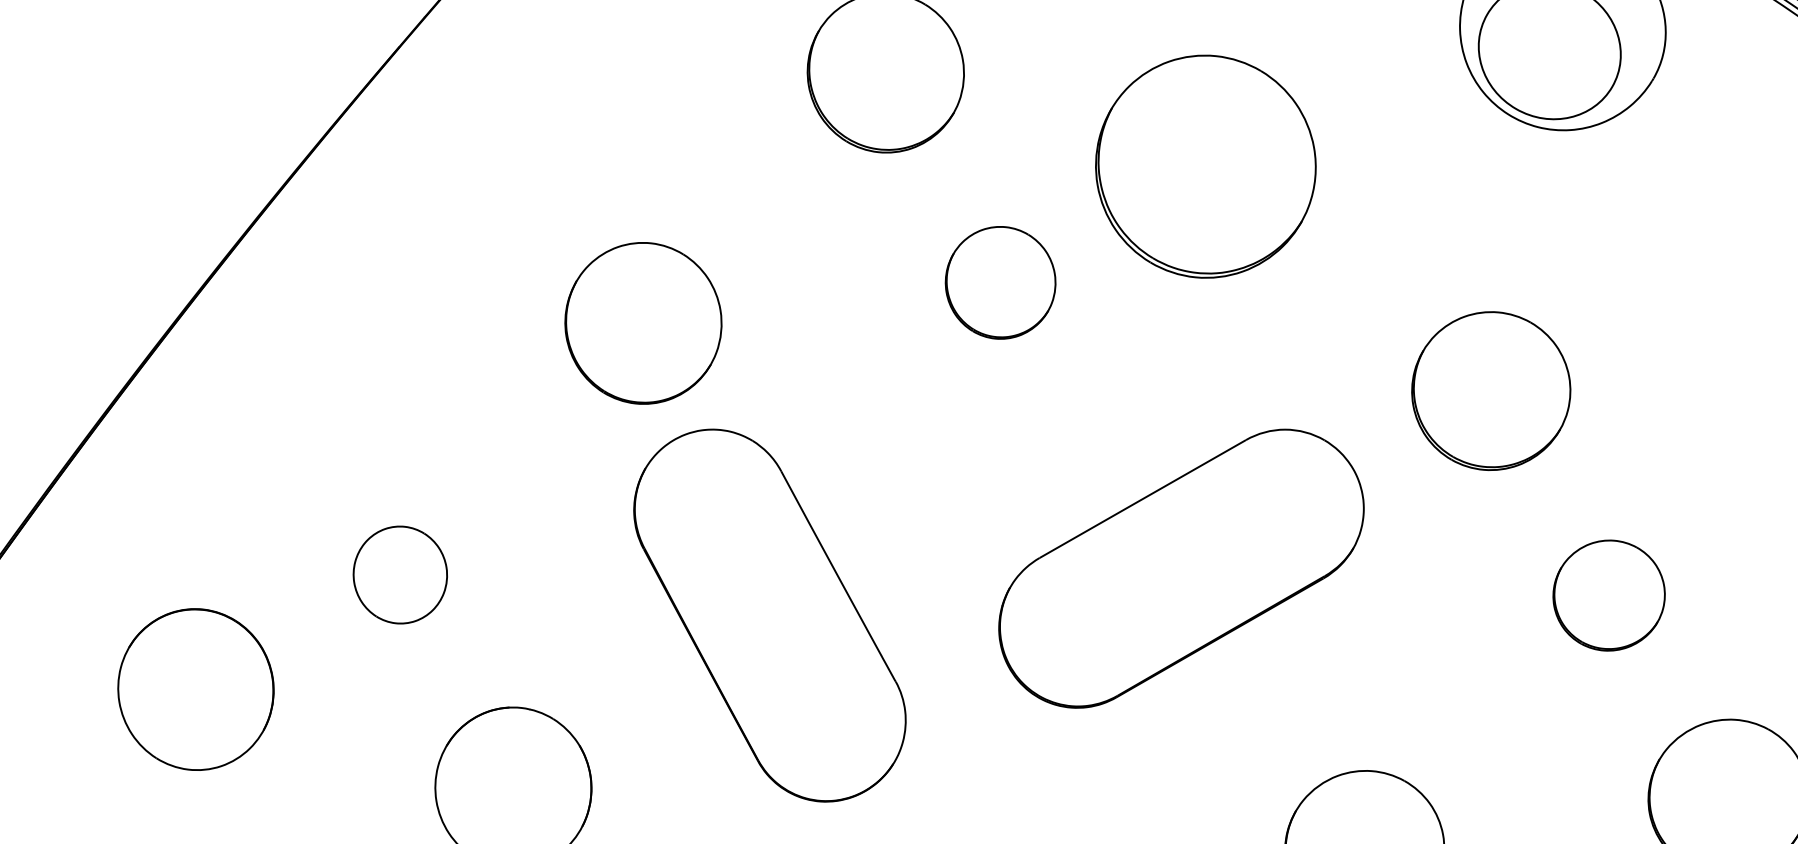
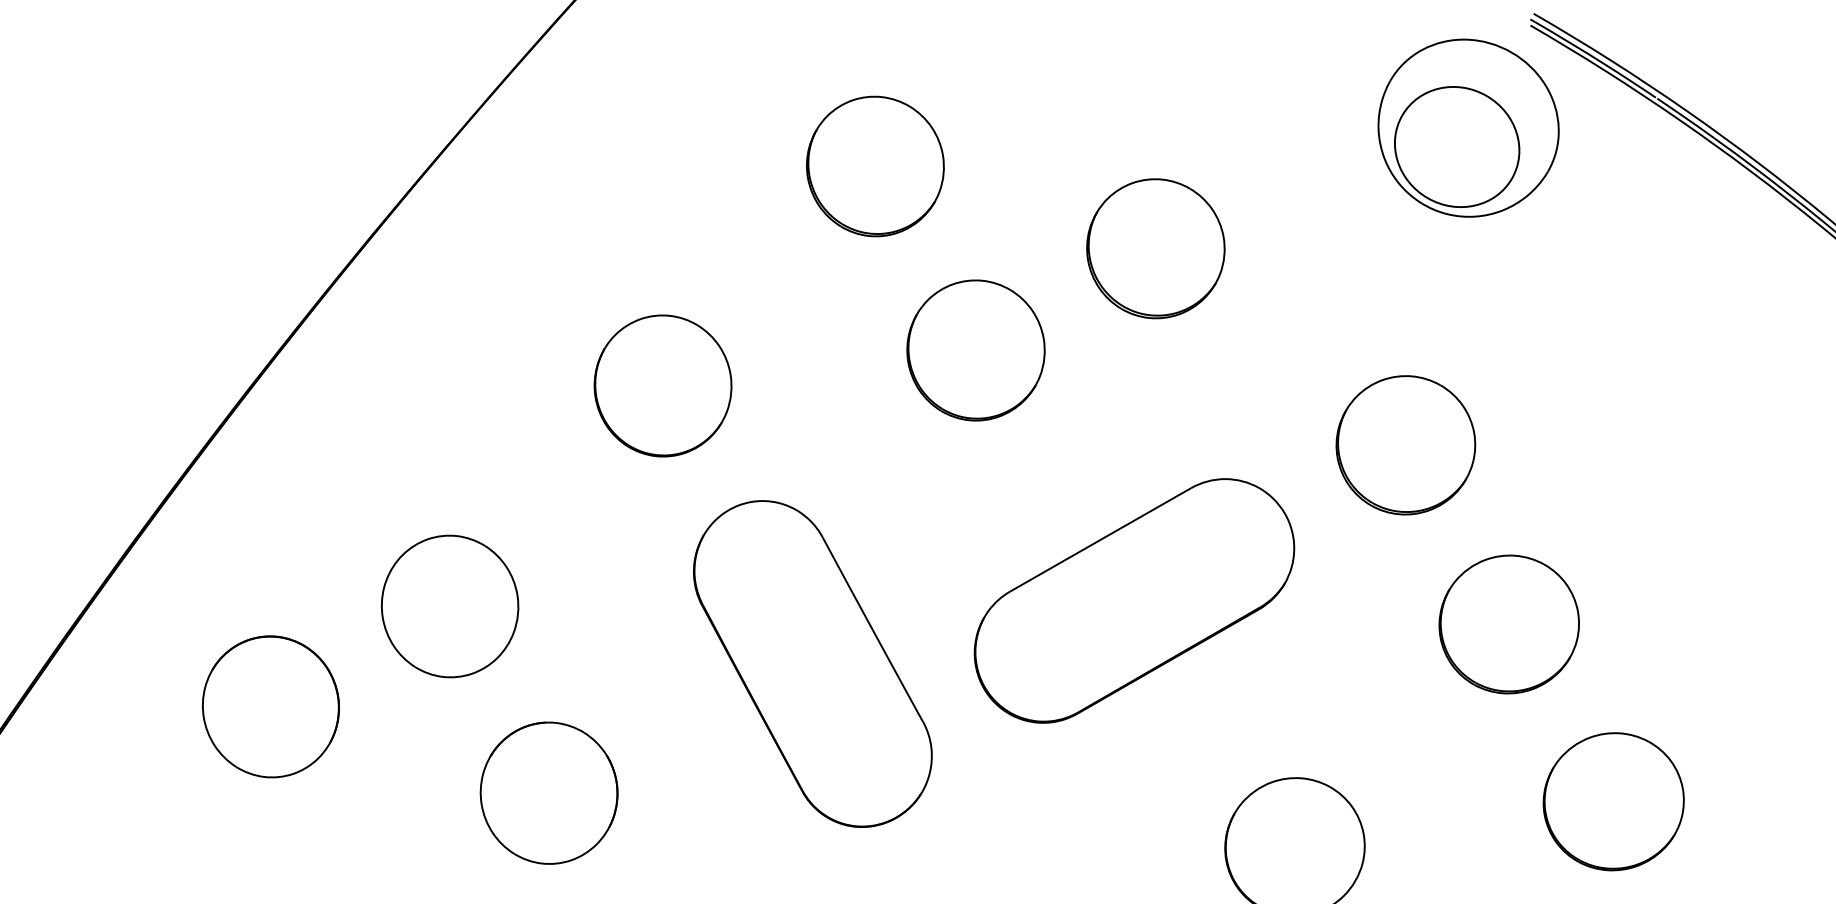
part: (1205, 166) -> (1155, 248), size x0.71
part: (1000, 282) -> (975, 350), size x1.43
part: (399, 575) -> (449, 606), size x1.67
part: (1608, 595) -> (1508, 624), size x1.43
part: (769, 615) -> (812, 663), moved

